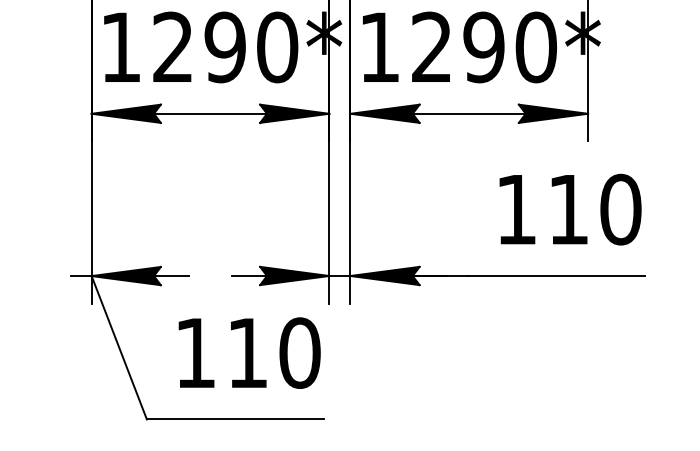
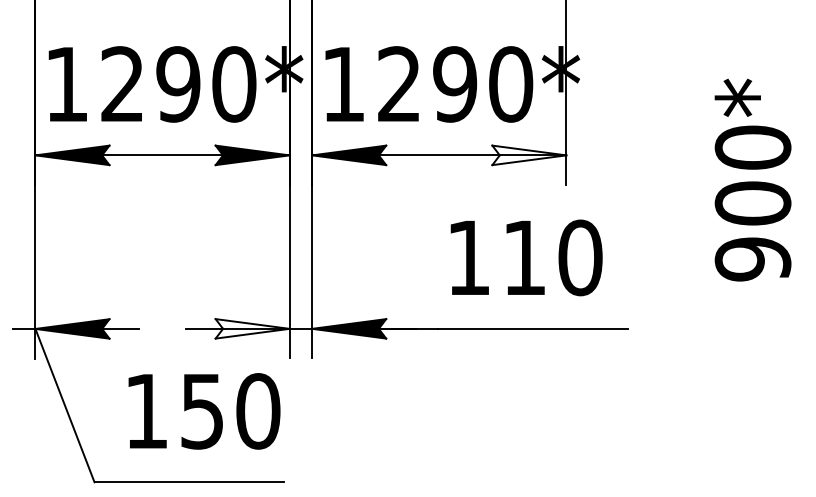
fill: (553, 113) -> (529, 155), removed
text: (570, 209) -> (526, 257), moved
fill: (294, 275) -> (252, 328), removed
text: (246, 353) -> (201, 411), 110 -> 150

